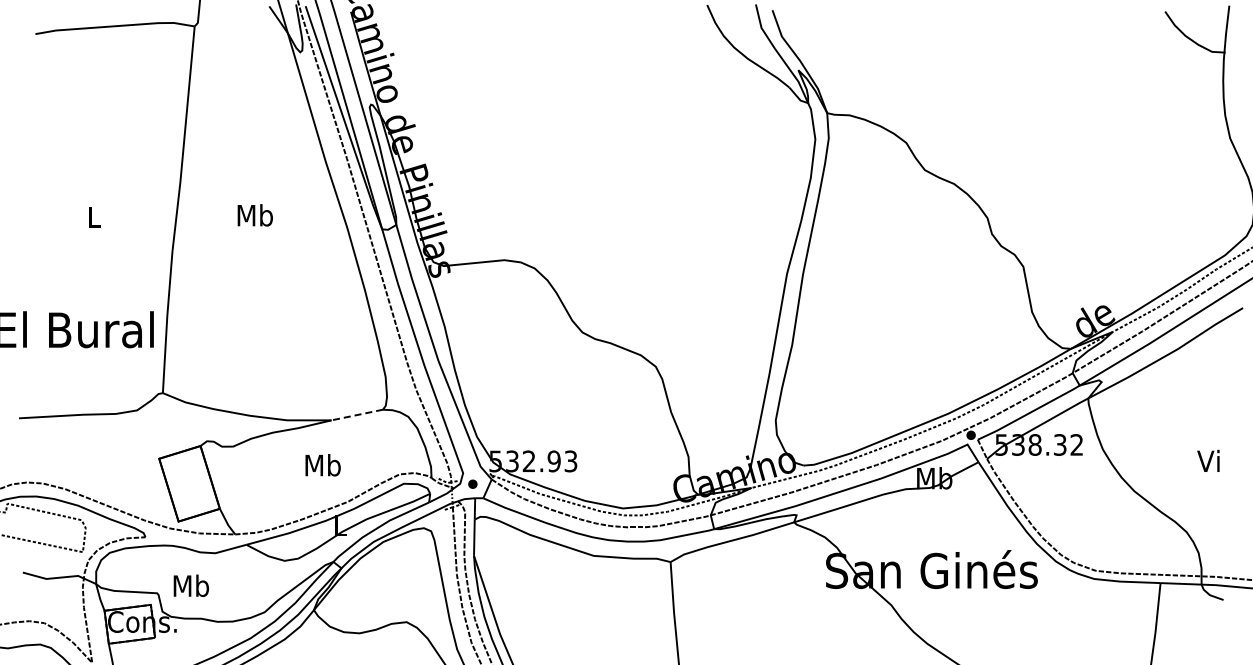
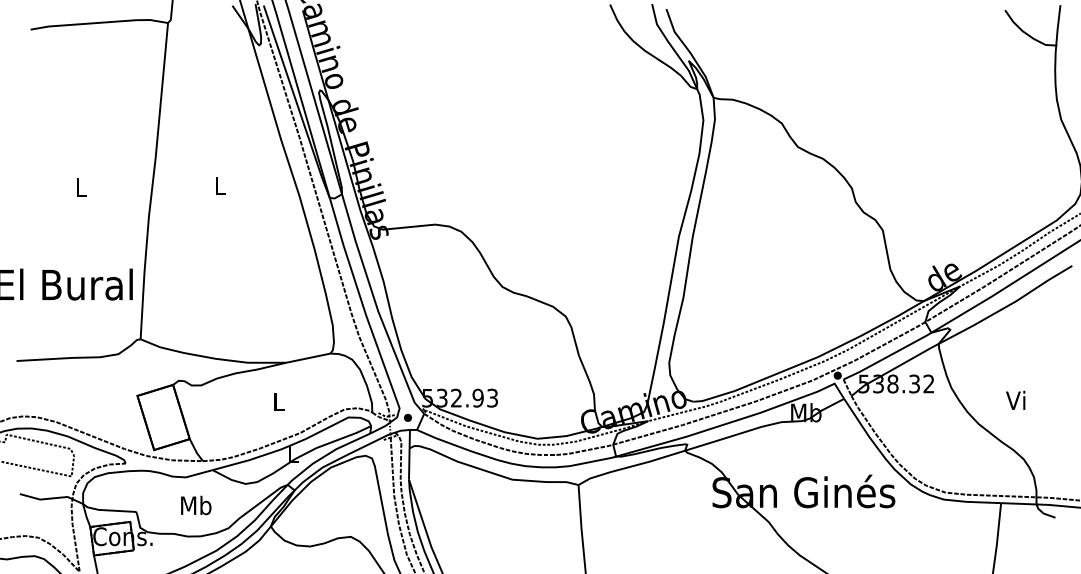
text: (254, 215) -> (219, 186), Mb -> L
line: (356, 415) -> (307, 358), dashed -> solid
text: (1208, 460) -> (1015, 399), moved
text: (322, 465) -> (278, 401), Mb -> L
text: (190, 585) -> (195, 505), moved

